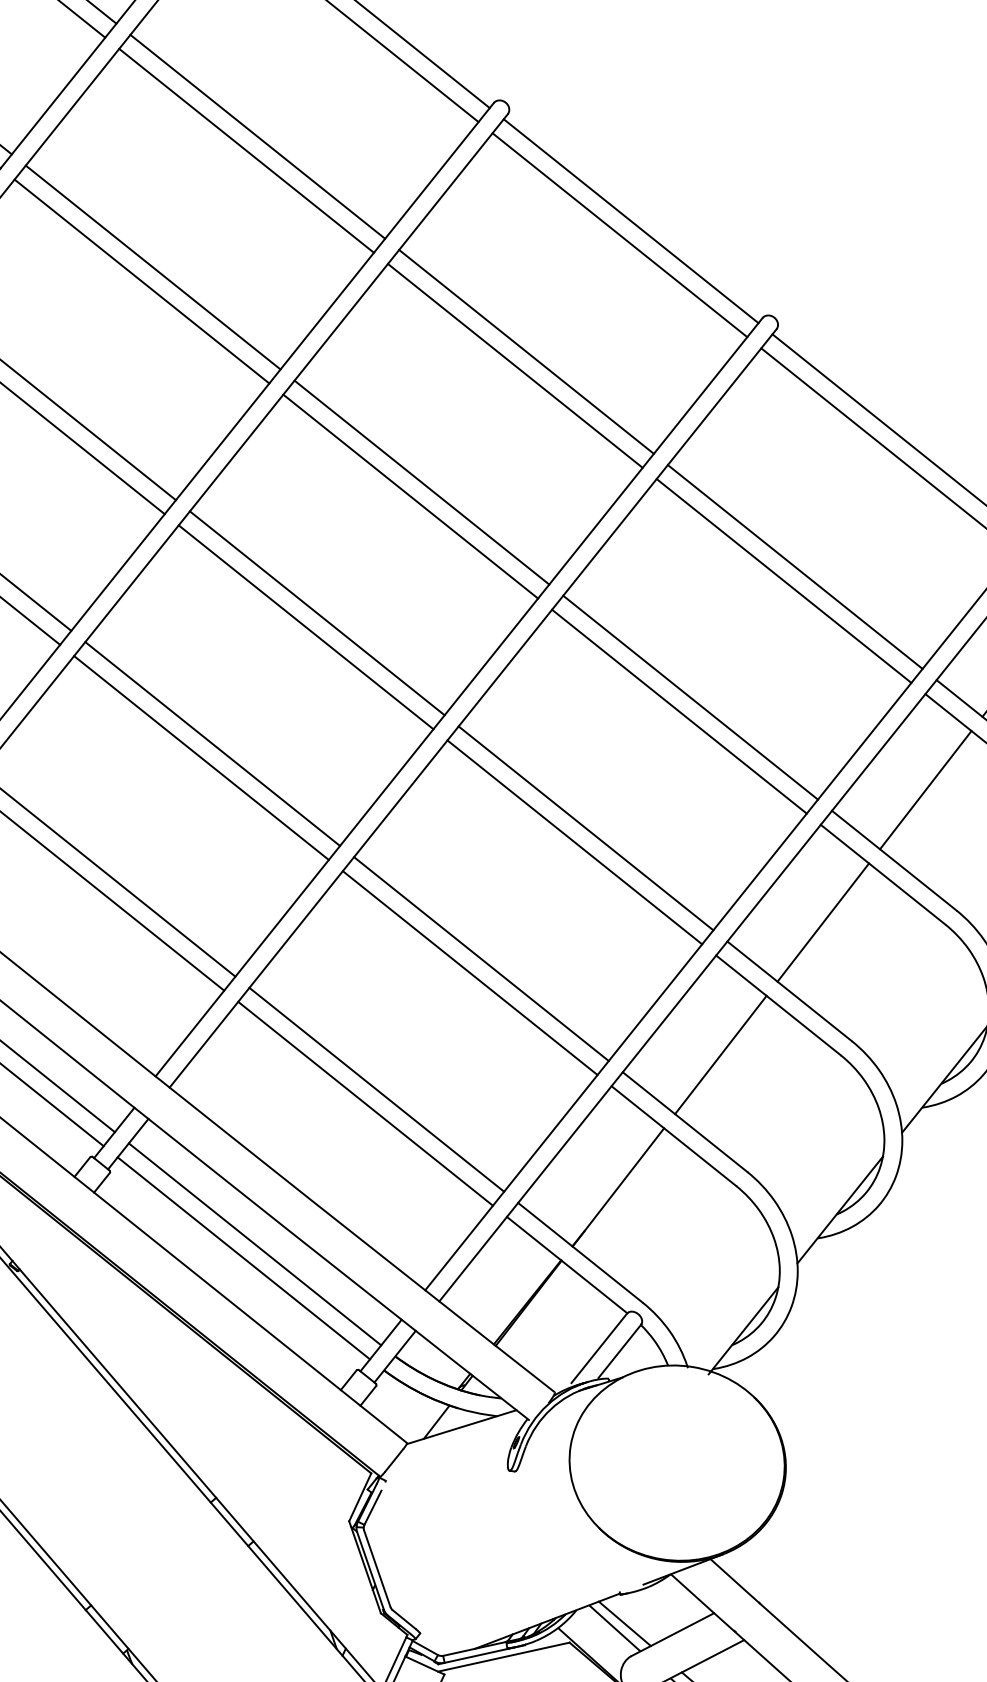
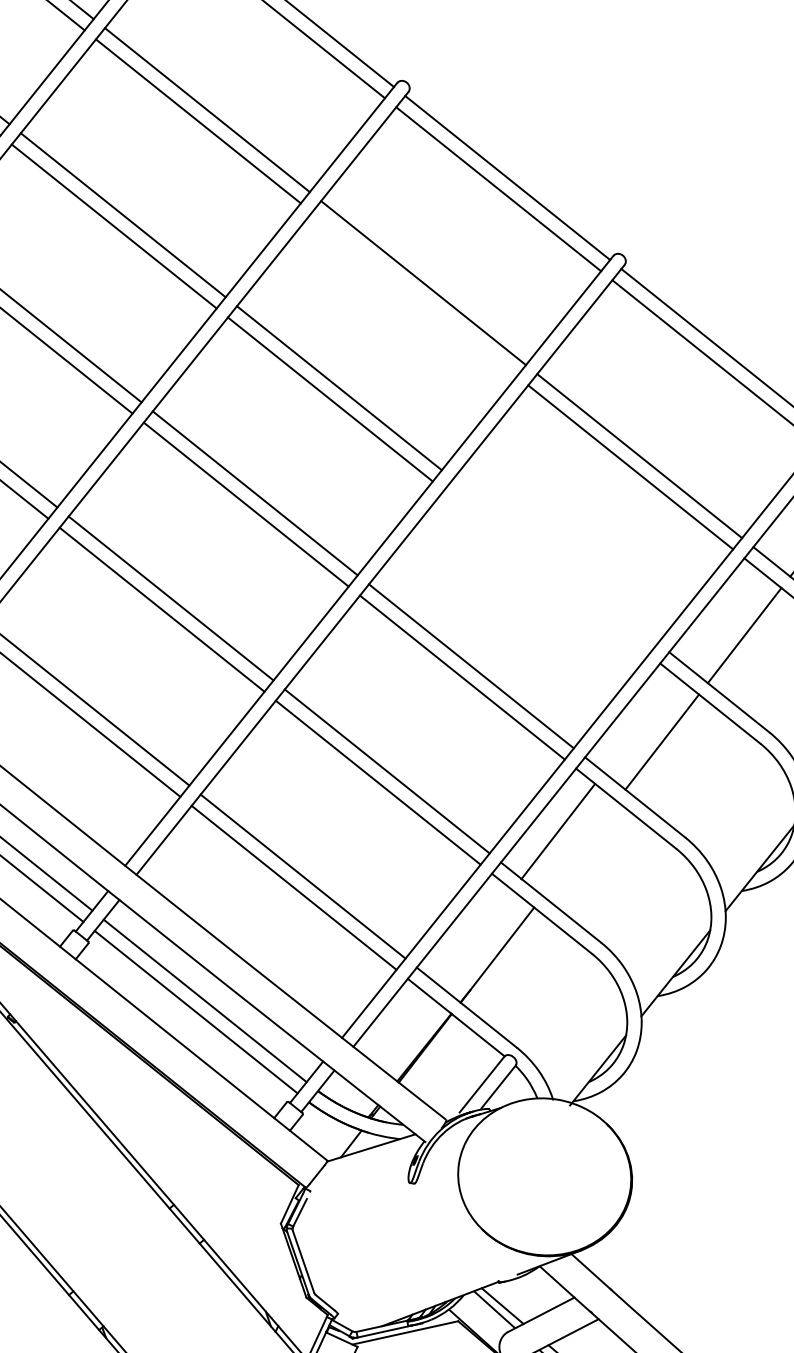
line: (514, 365) -> (413, 294), removed
line: (690, 697) -> (555, 561), removed
line: (679, 711) -> (546, 572), removed
line: (720, 1054) -> (557, 831), moved

